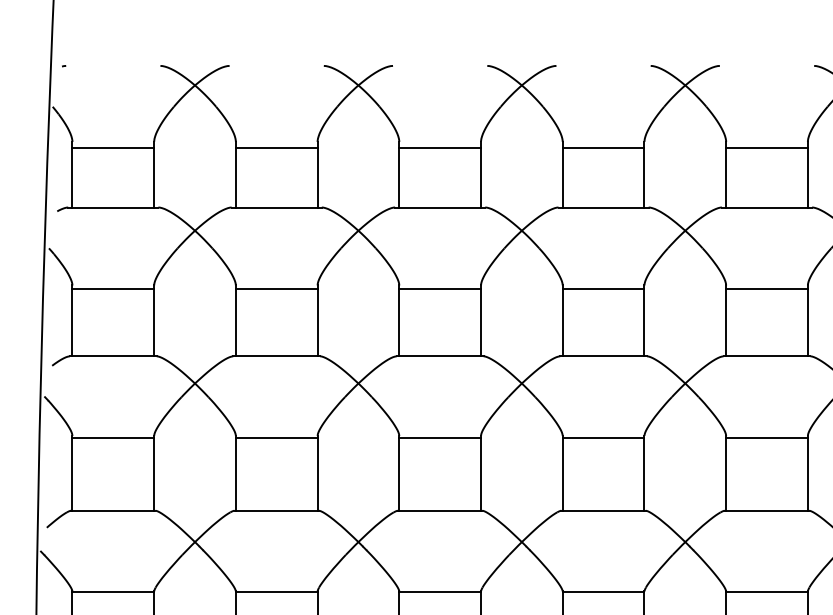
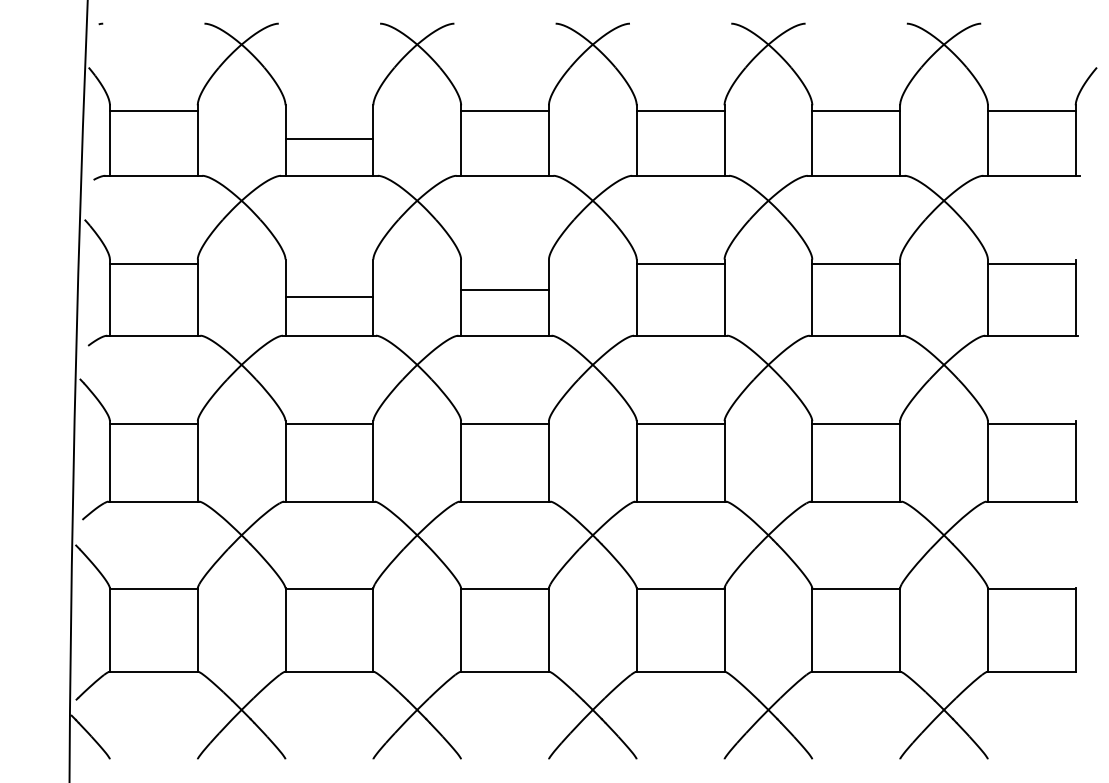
line: (276, 147) -> (329, 139), moved
line: (276, 289) -> (329, 296), moved
line: (439, 289) -> (504, 289), moved

